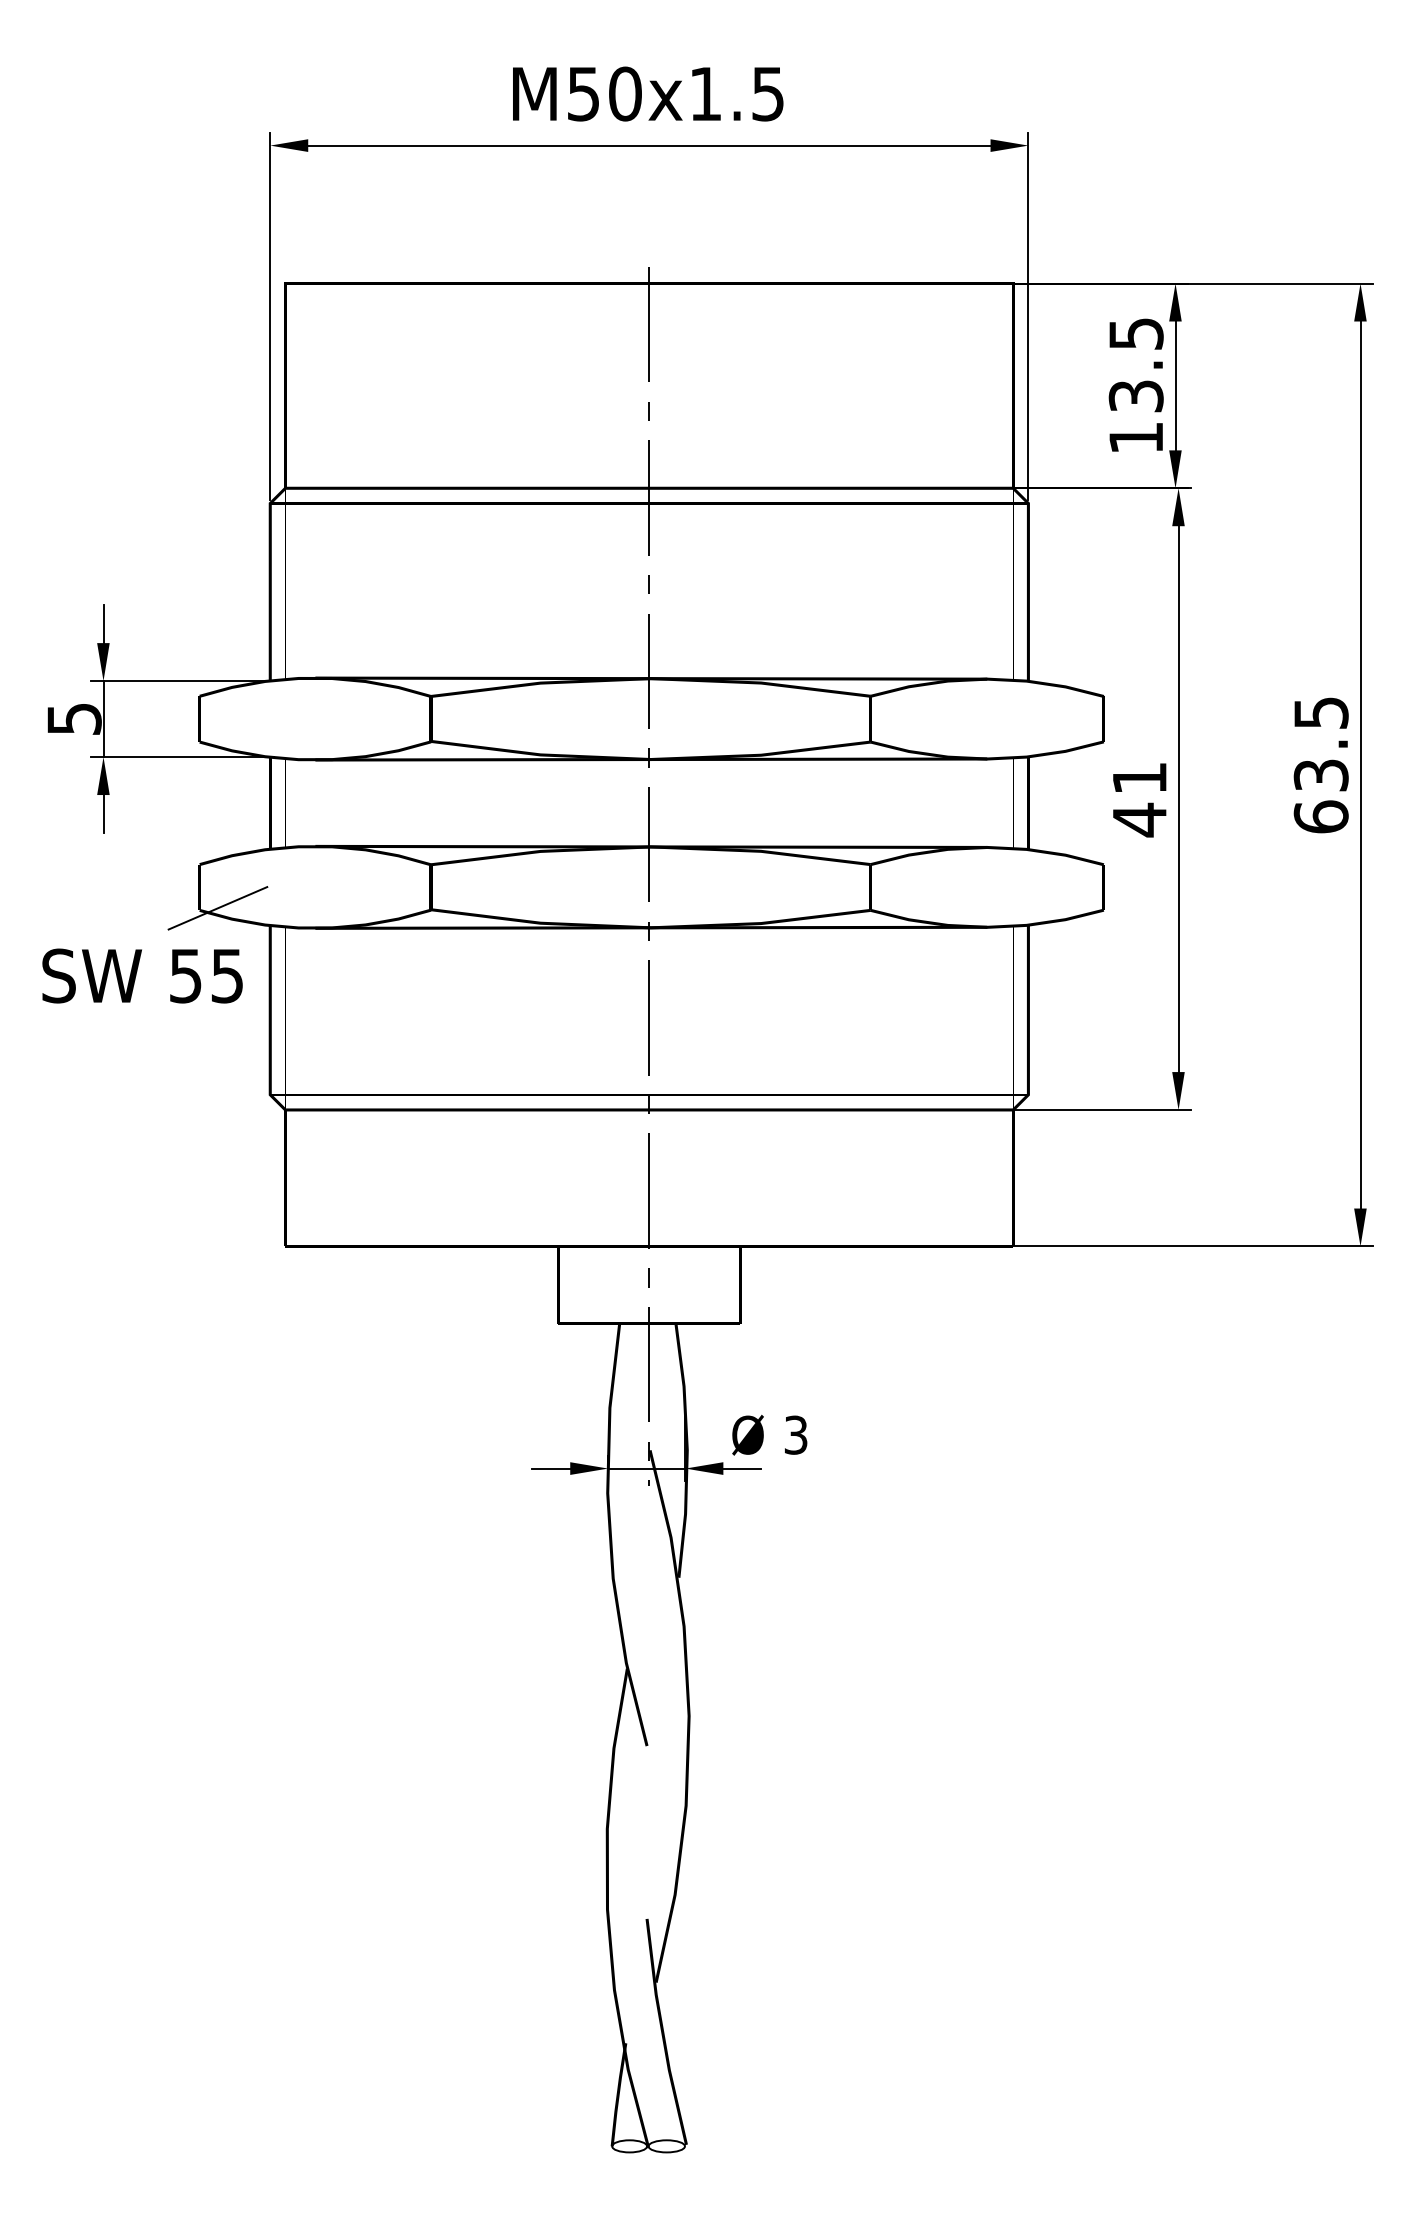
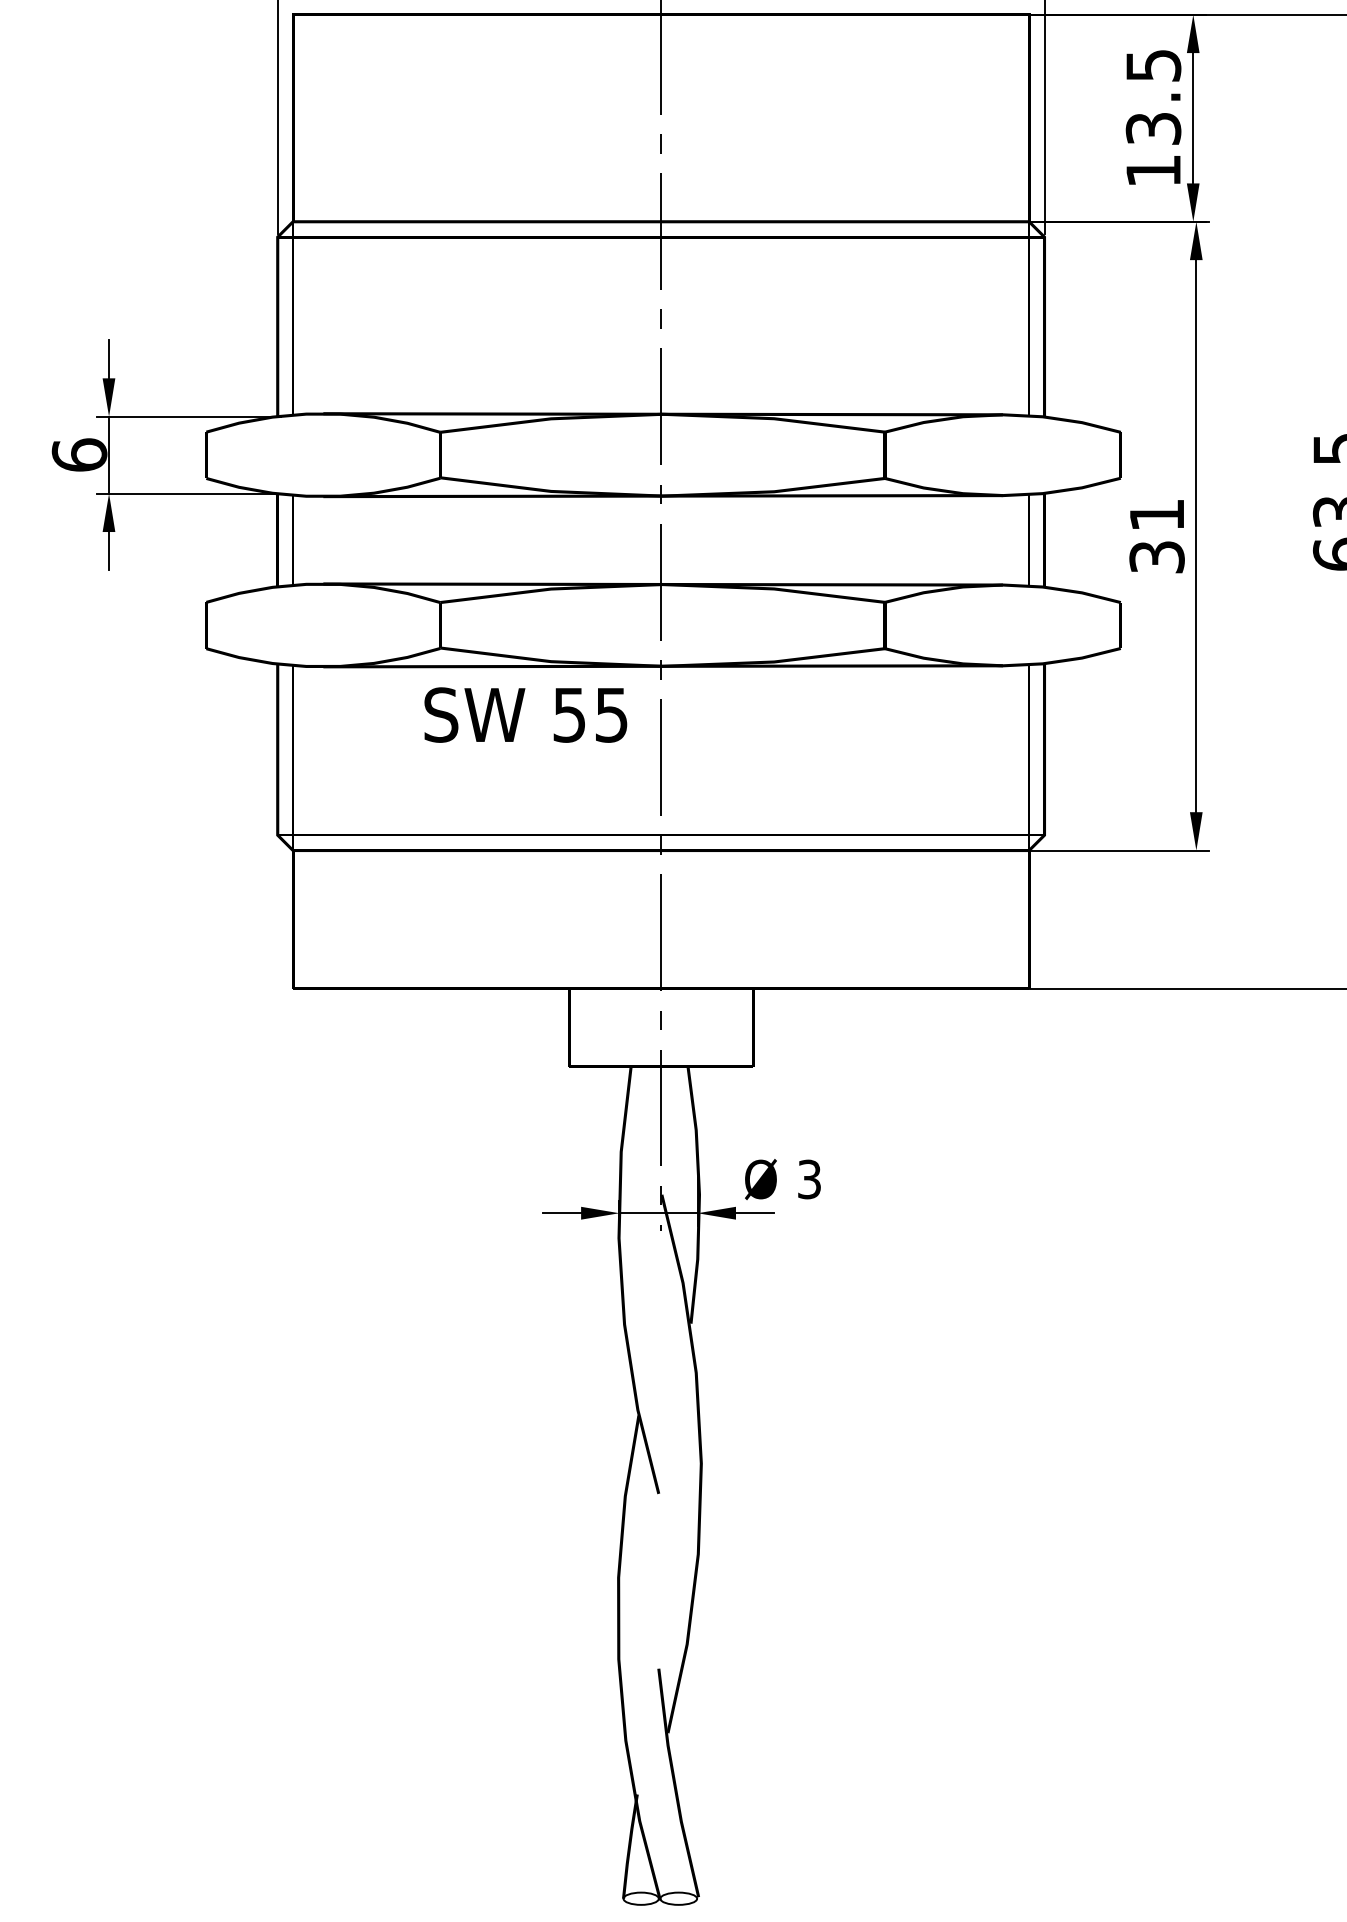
text: (74, 718) -> (79, 454), 5 -> 6
text: (1139, 819) -> (1156, 556), 41 -> 31
line: (217, 908) -> (224, 646), removed
text: (142, 975) -> (525, 714), moved

